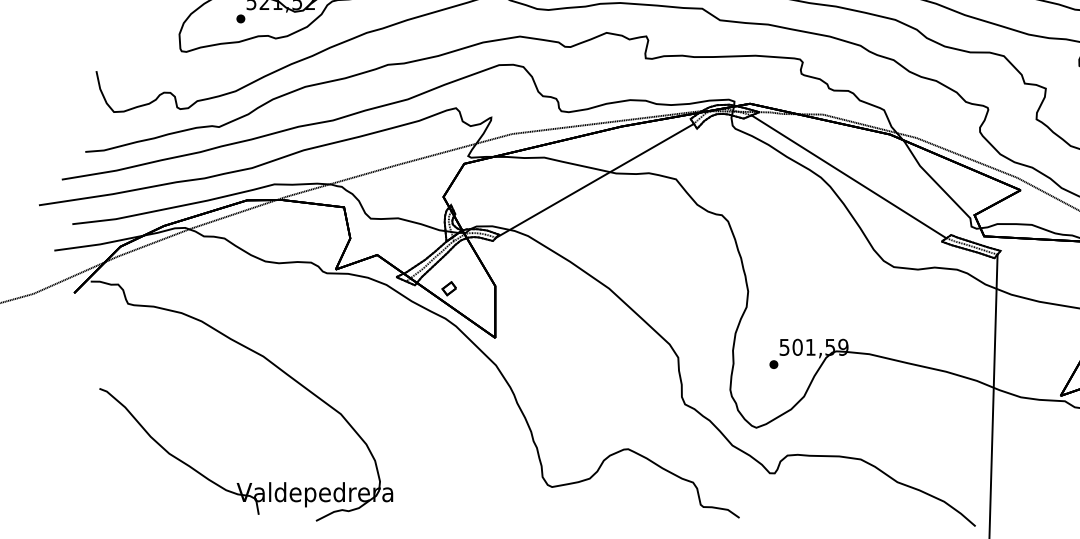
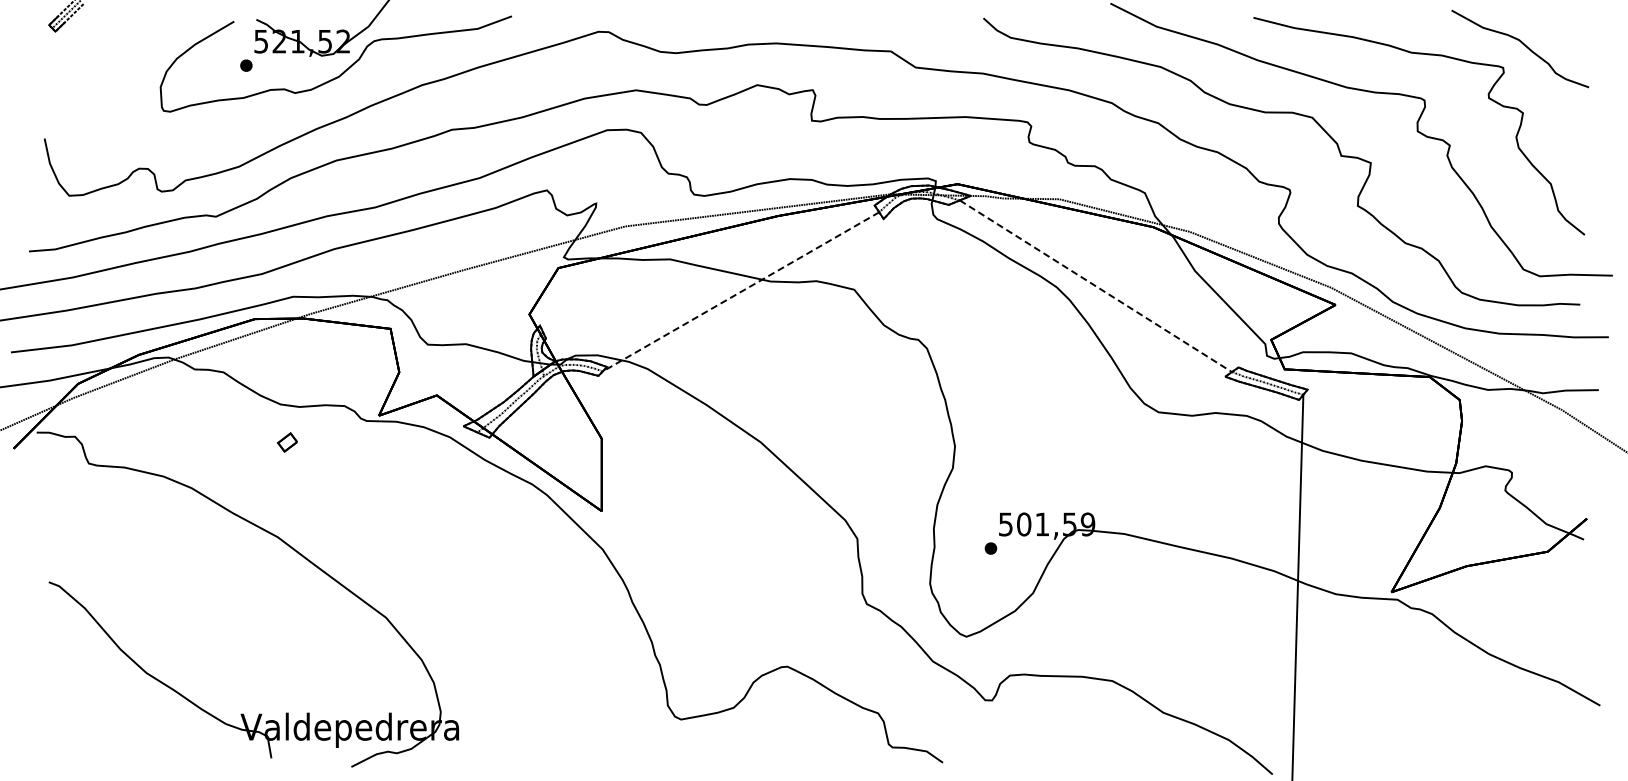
line: (848, 177) -> (1095, 286), solid -> dashed
line: (594, 181) -> (740, 292), solid -> dashed
part: (449, 288) -> (287, 442), moved

